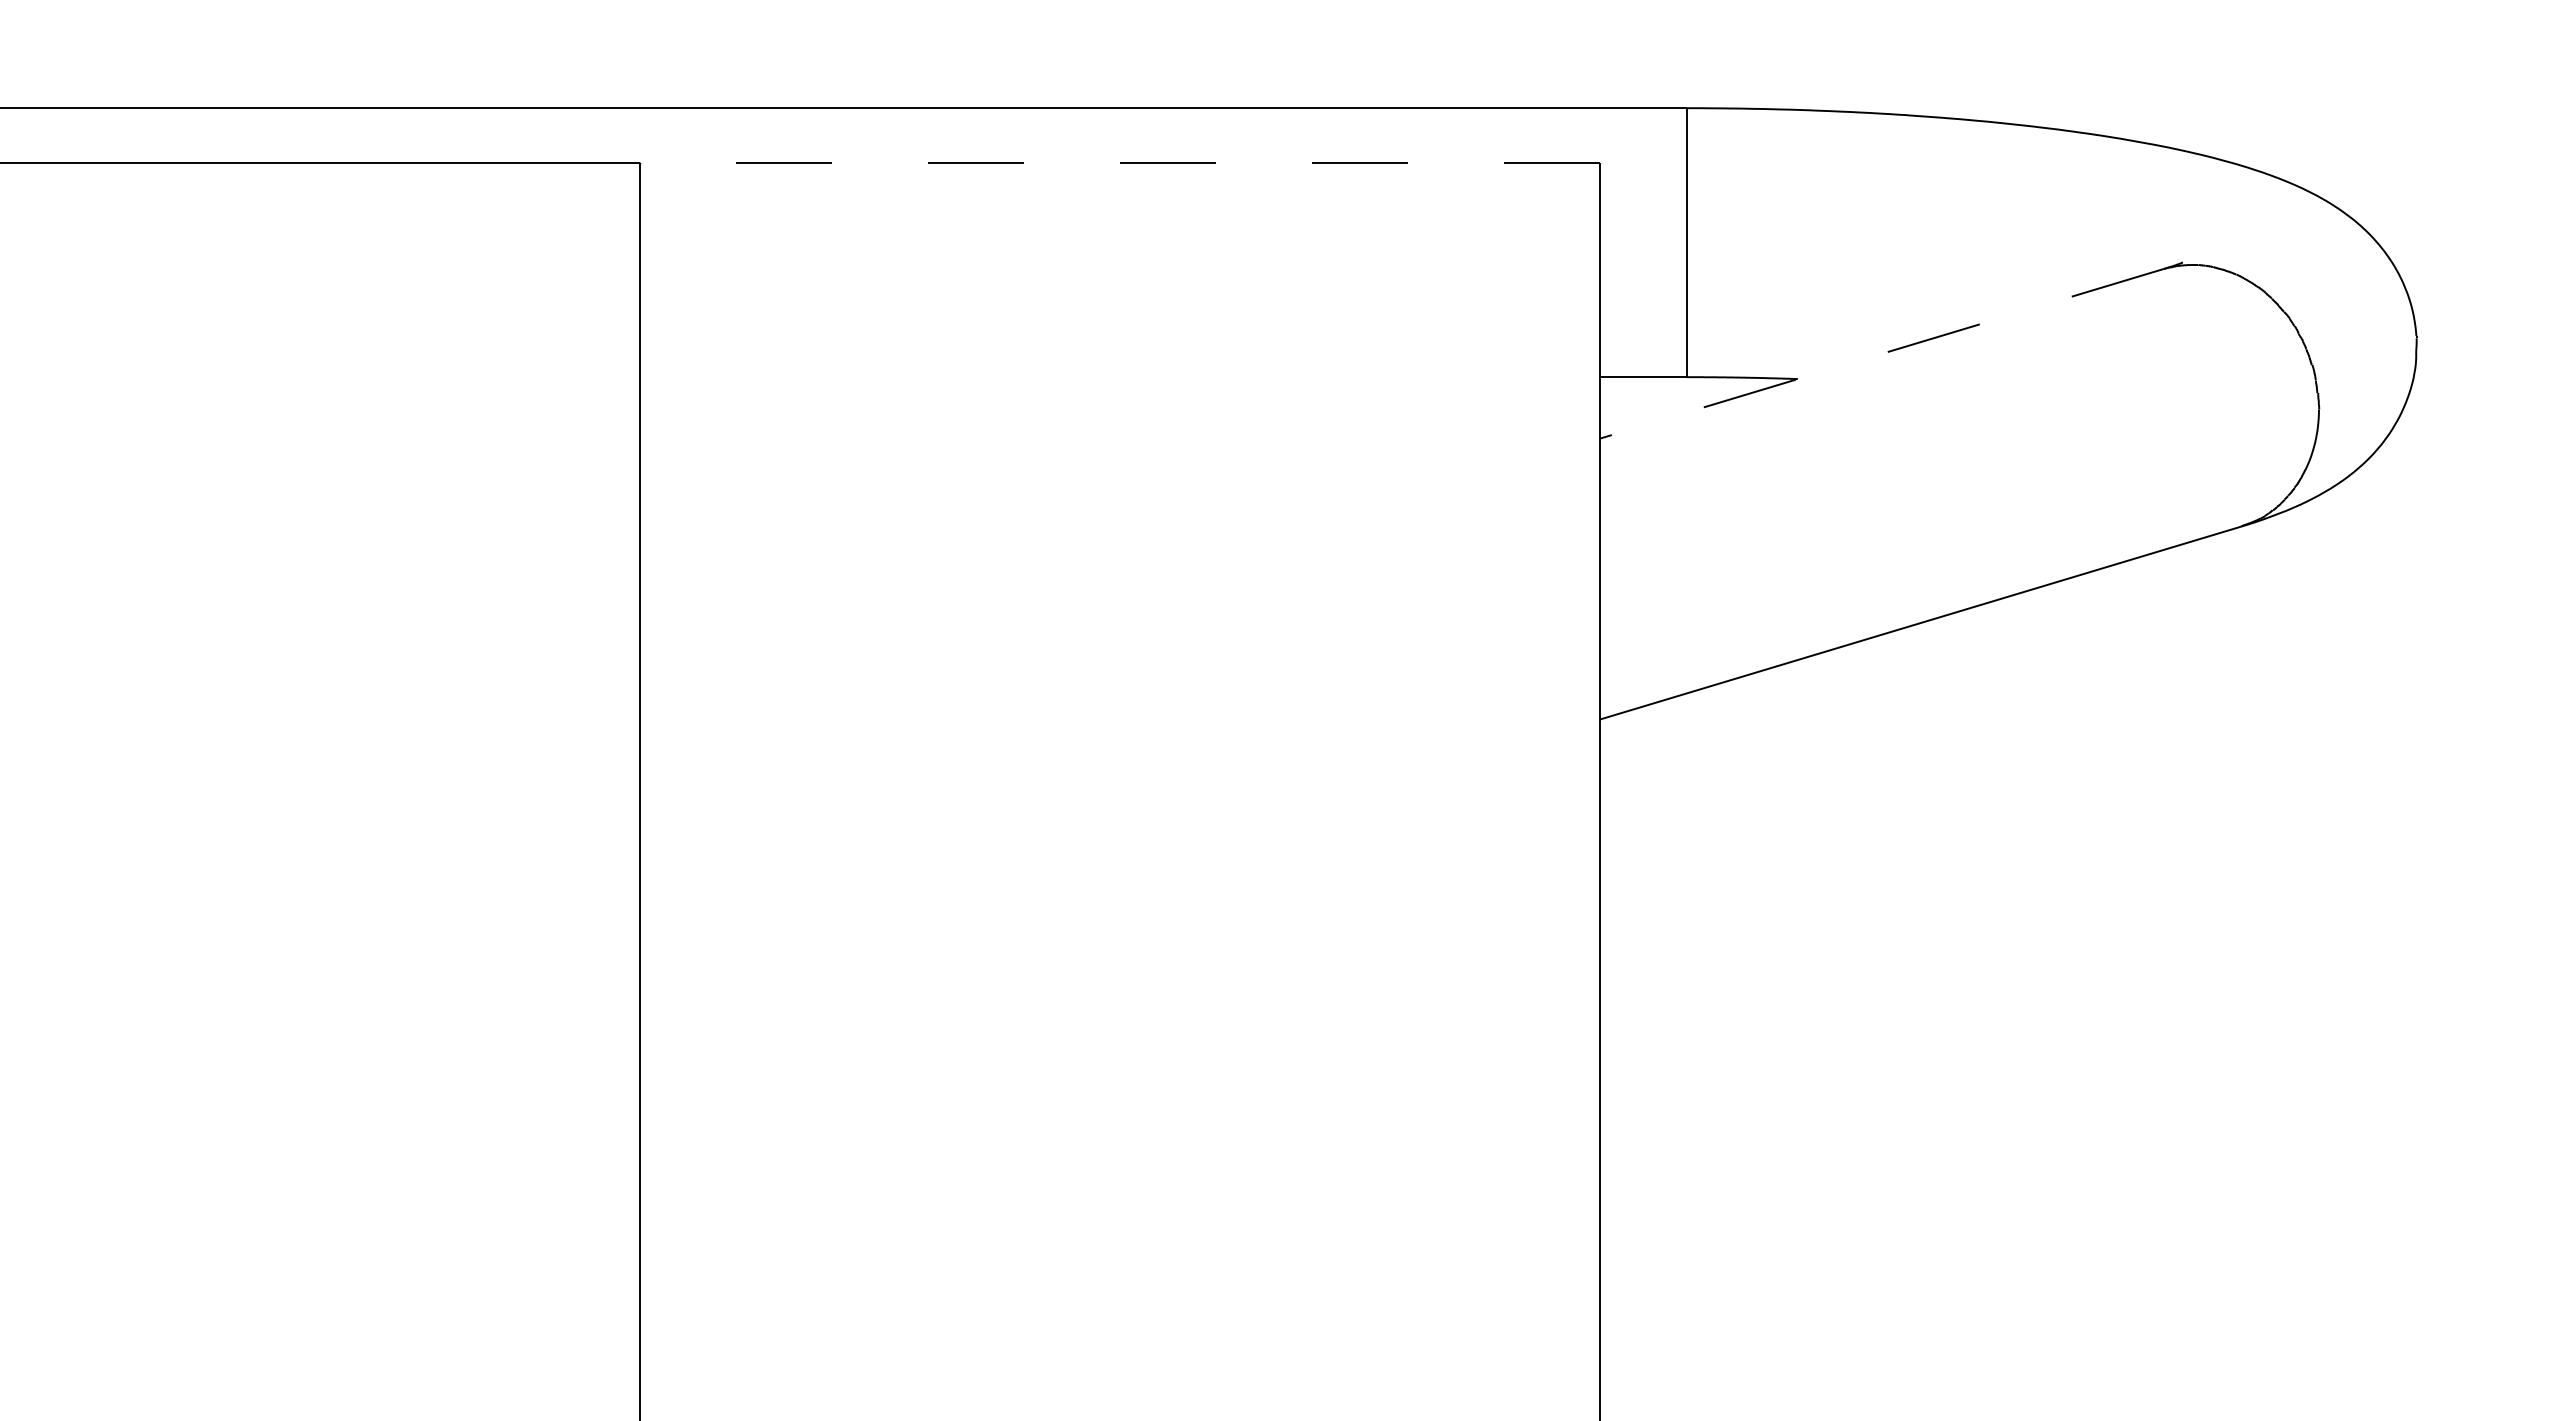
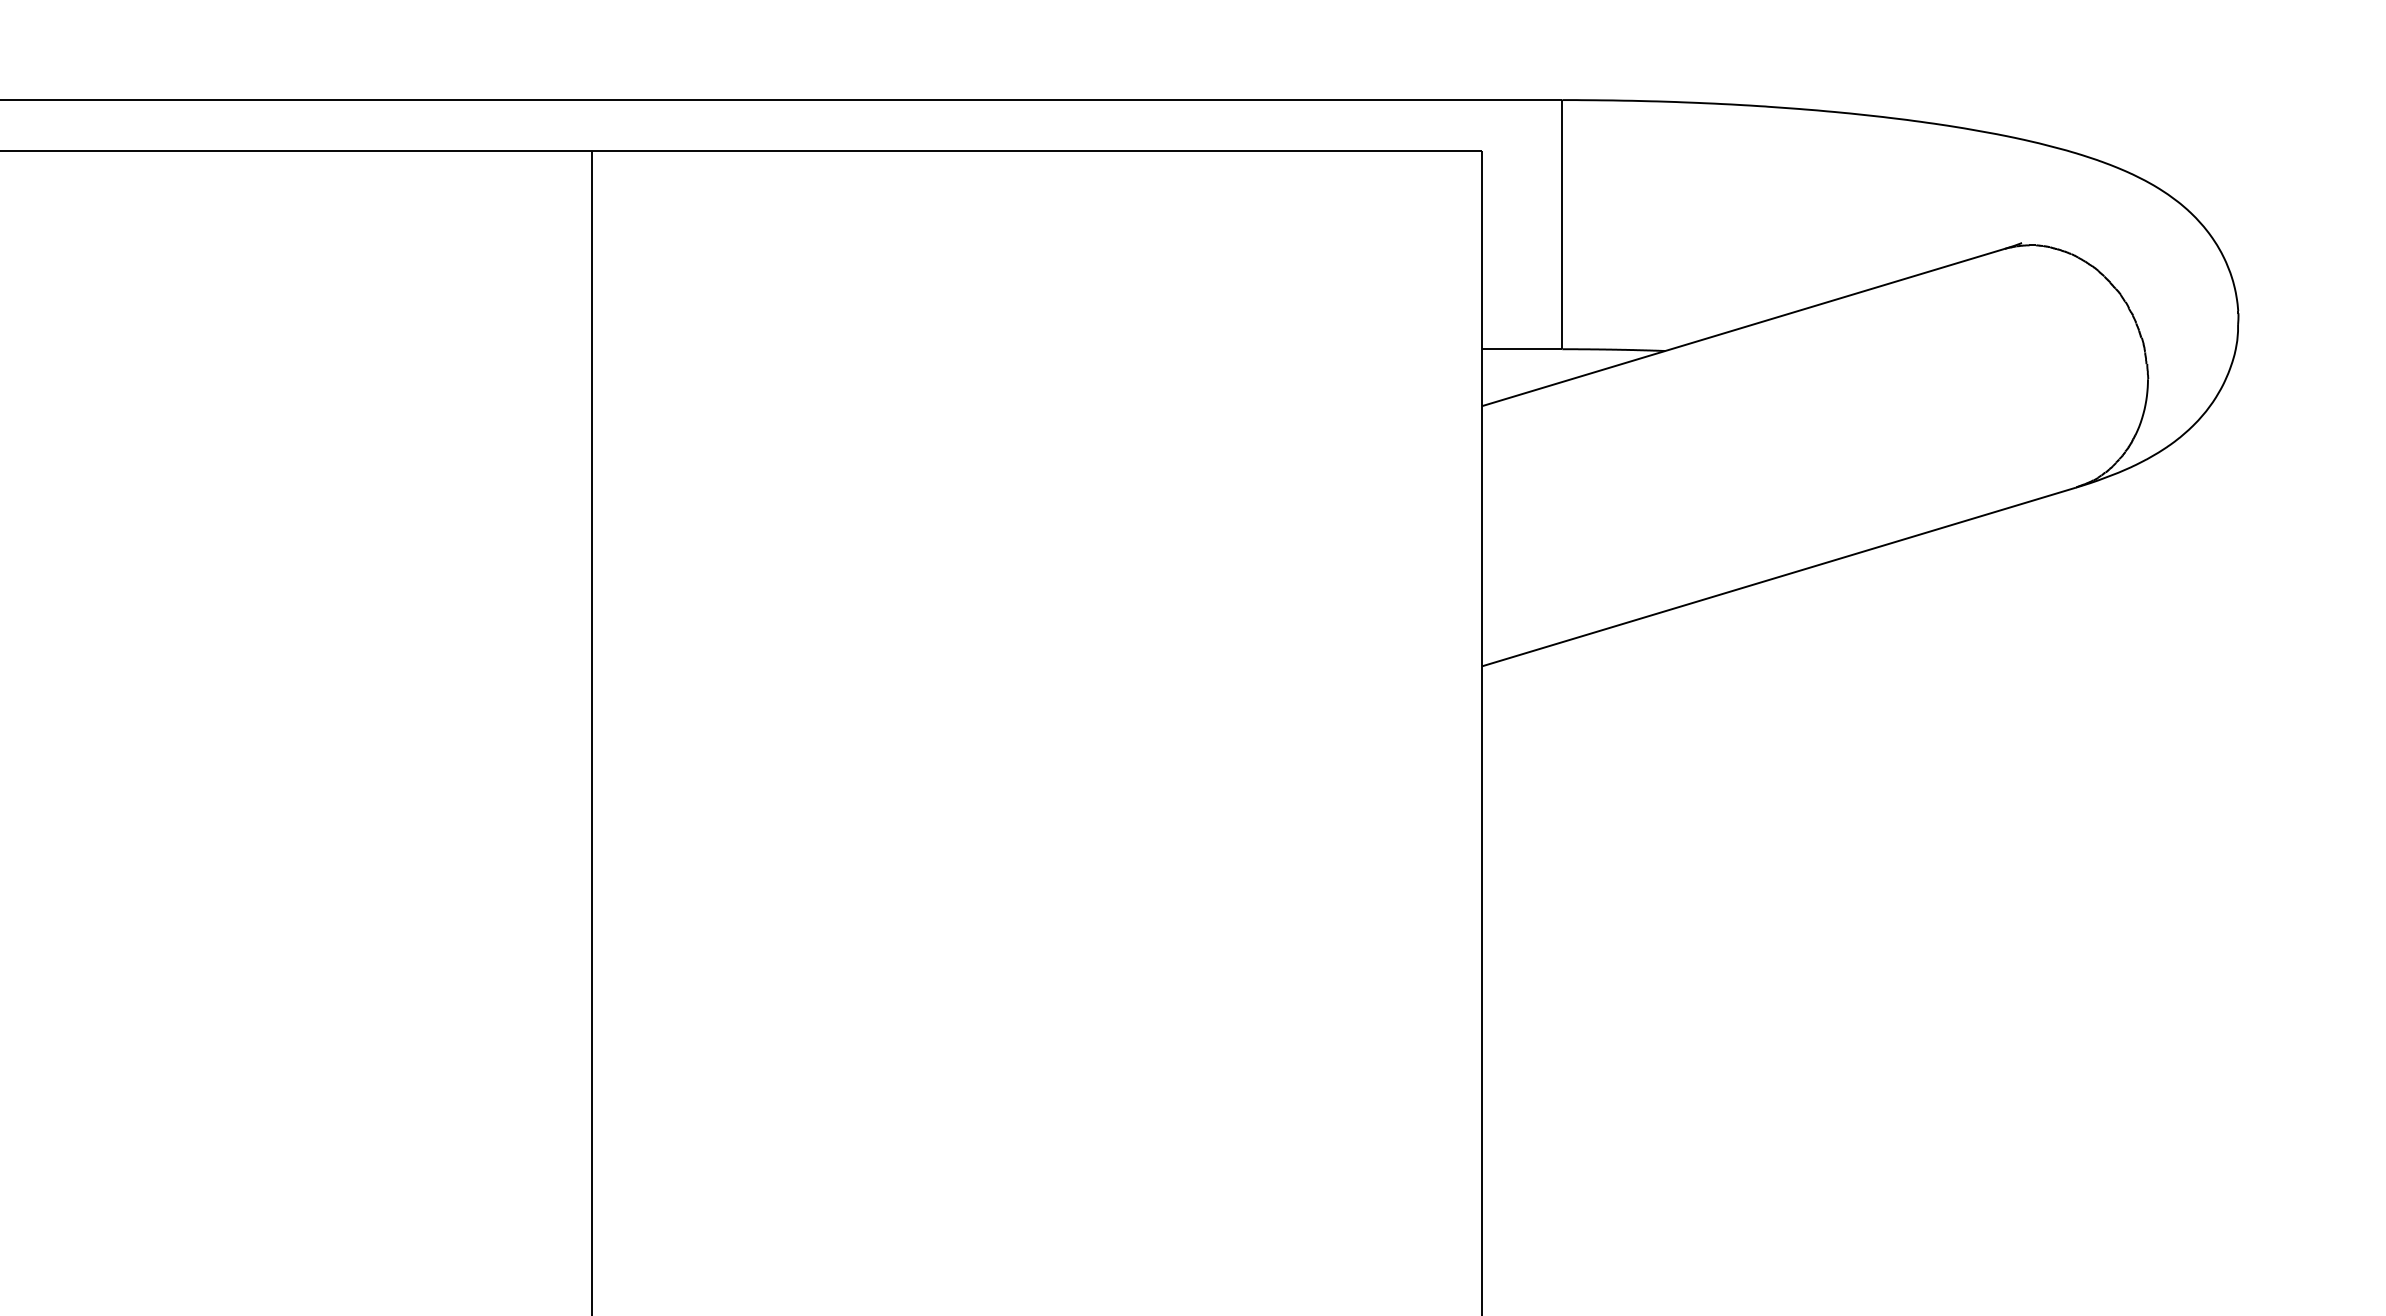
line: (1119, 163) -> (1036, 151), dashed -> solid
line: (1881, 353) -> (1742, 327), dashed -> solid

